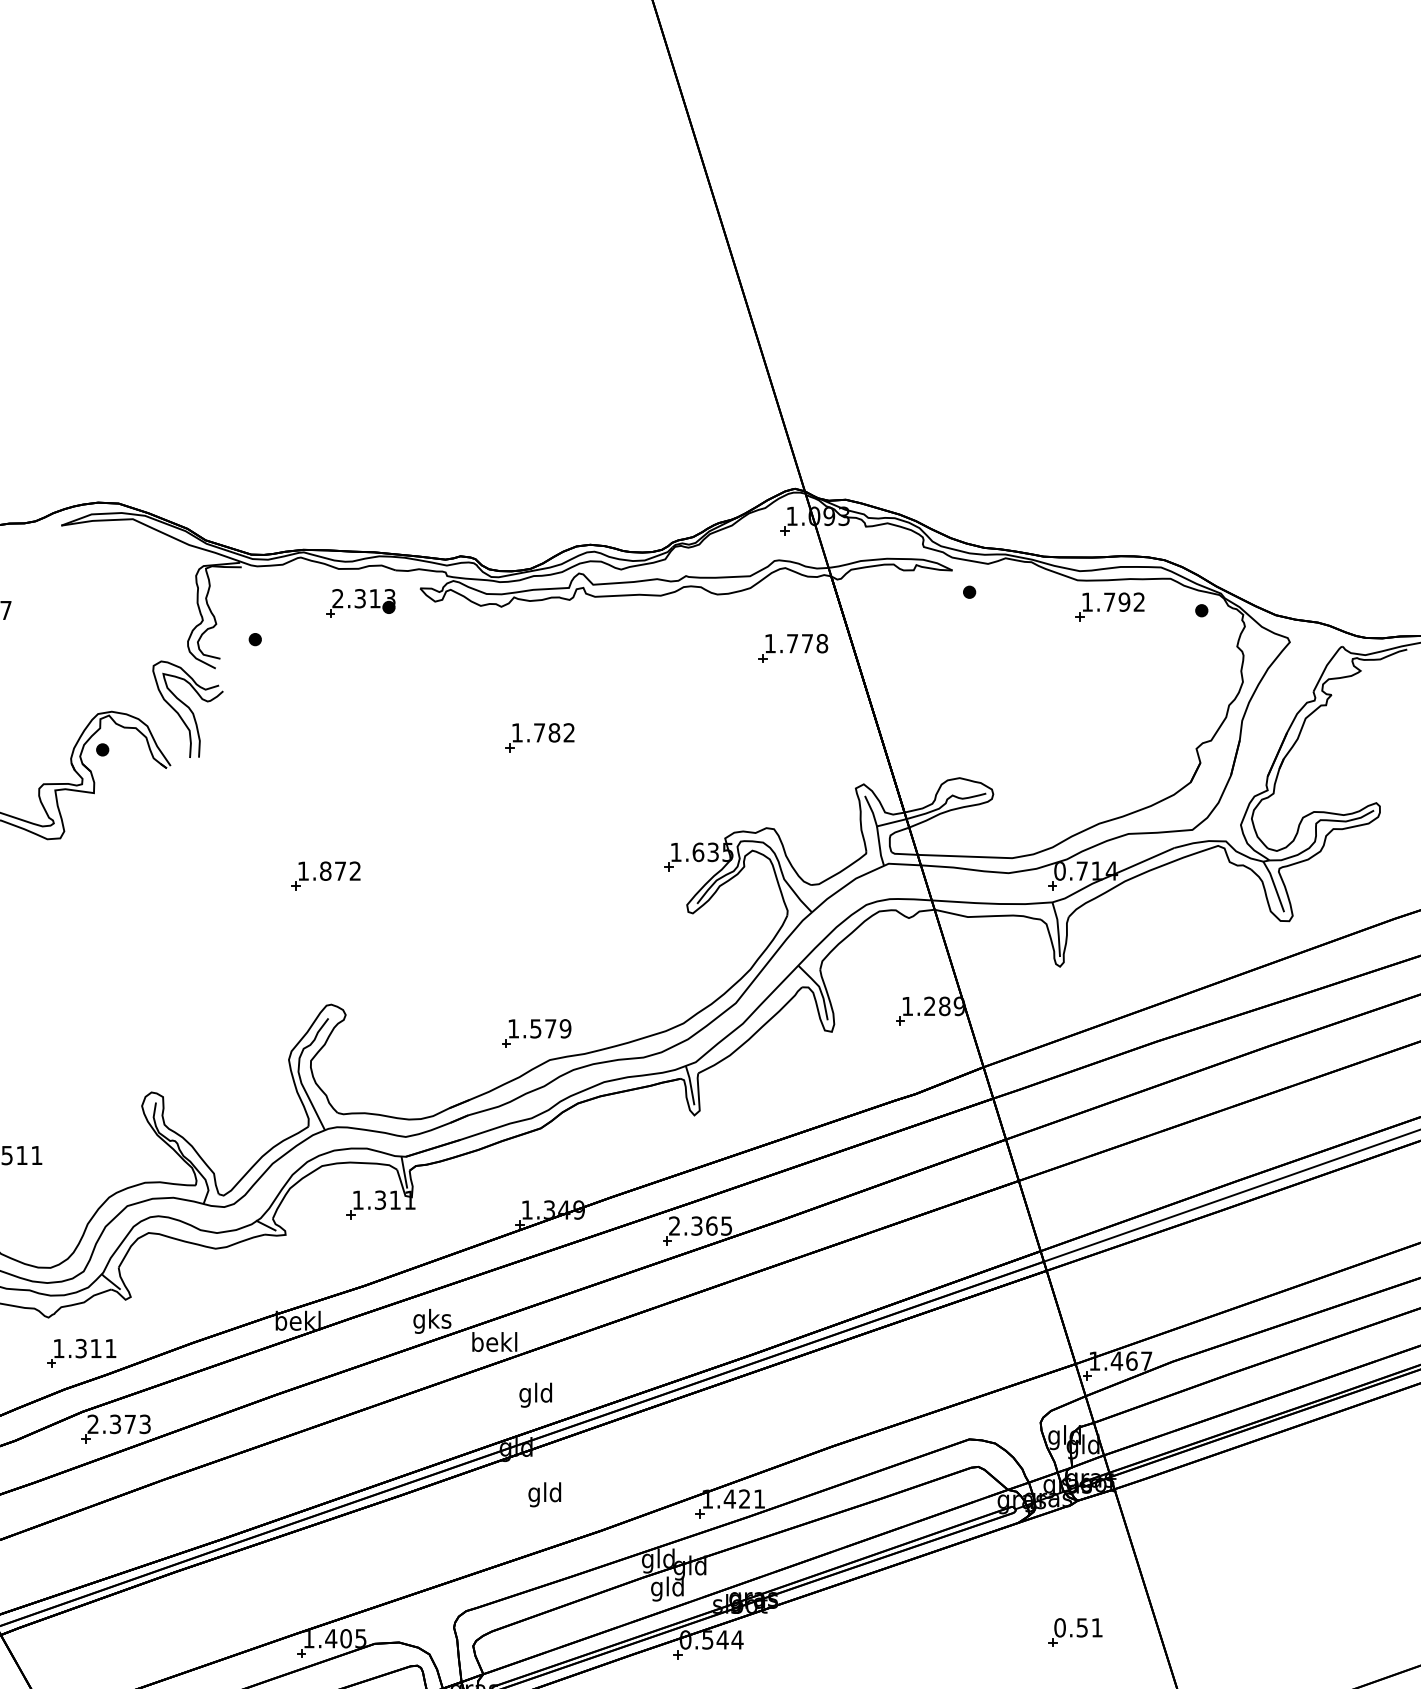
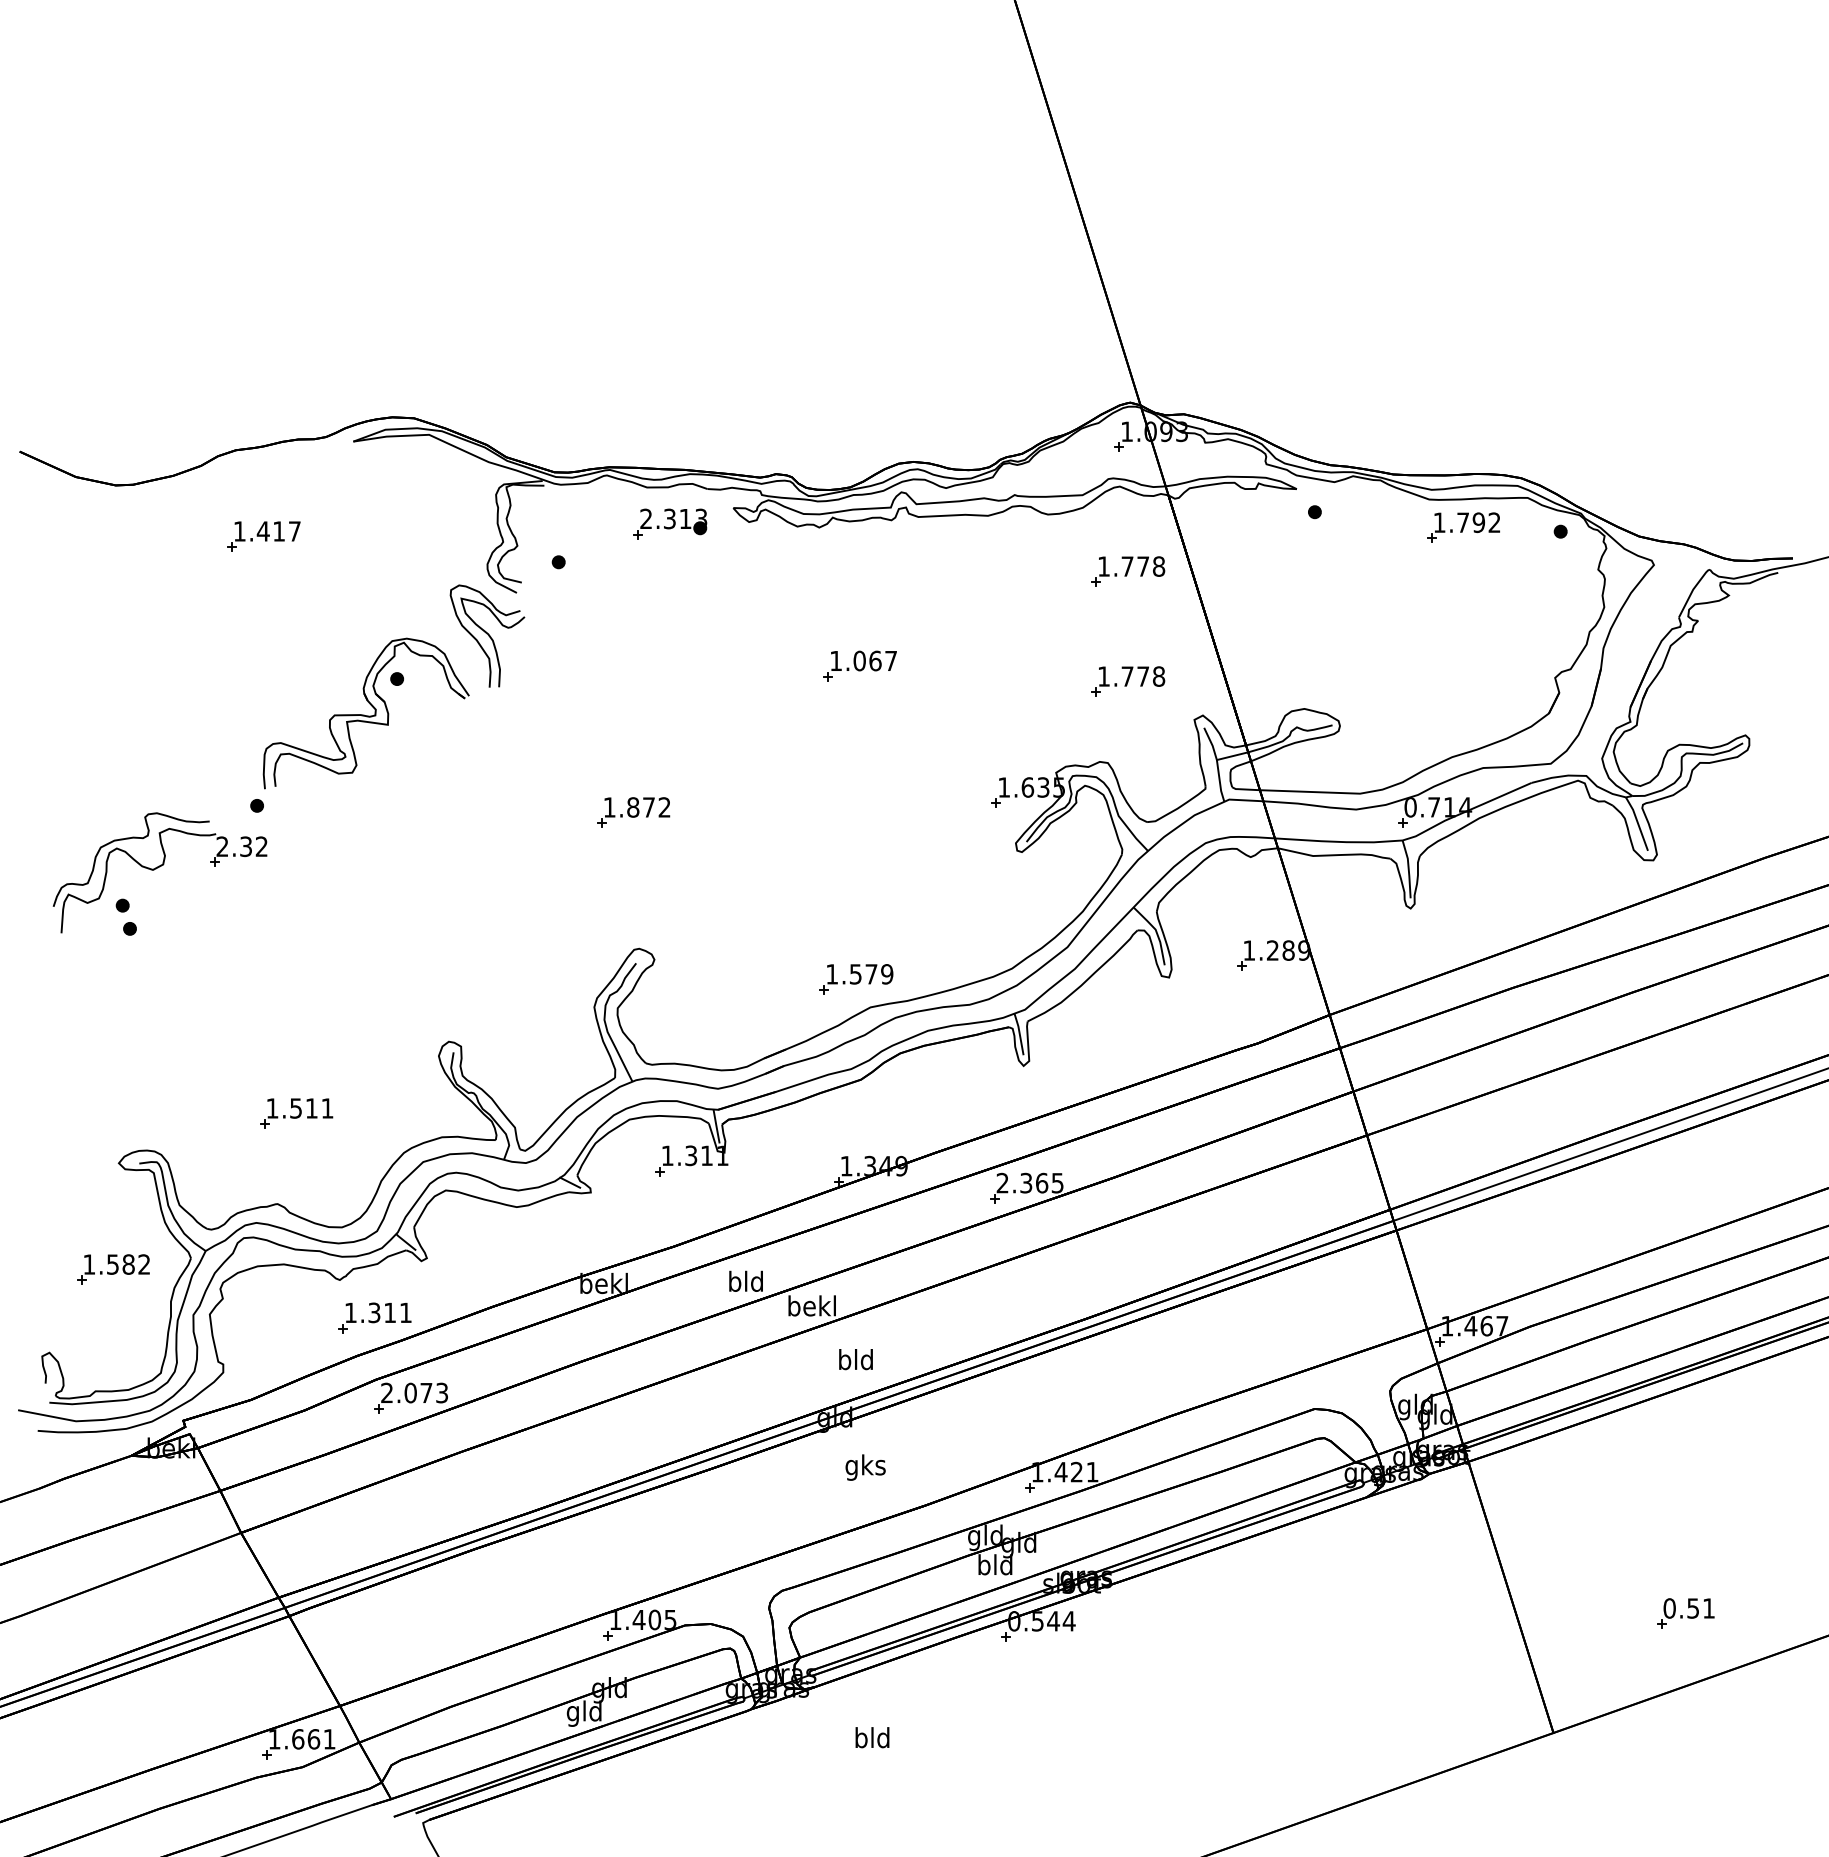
text: (553, 732) -> (874, 660), 1.782 -> 1.067
part: (793, 752) -> (1128, 681), added
text: (432, 1320) -> (746, 1283), gks -> bld
text: (525, 1395) -> (844, 1362), gld -> bld
text: (115, 1423) -> (410, 1392), 2.373 -> 2.073
text: (545, 1494) -> (865, 1467), gld -> gks
text: (656, 1589) -> (983, 1567), gld -> bld
part: (1075, 1632) -> (1685, 1613), moved

